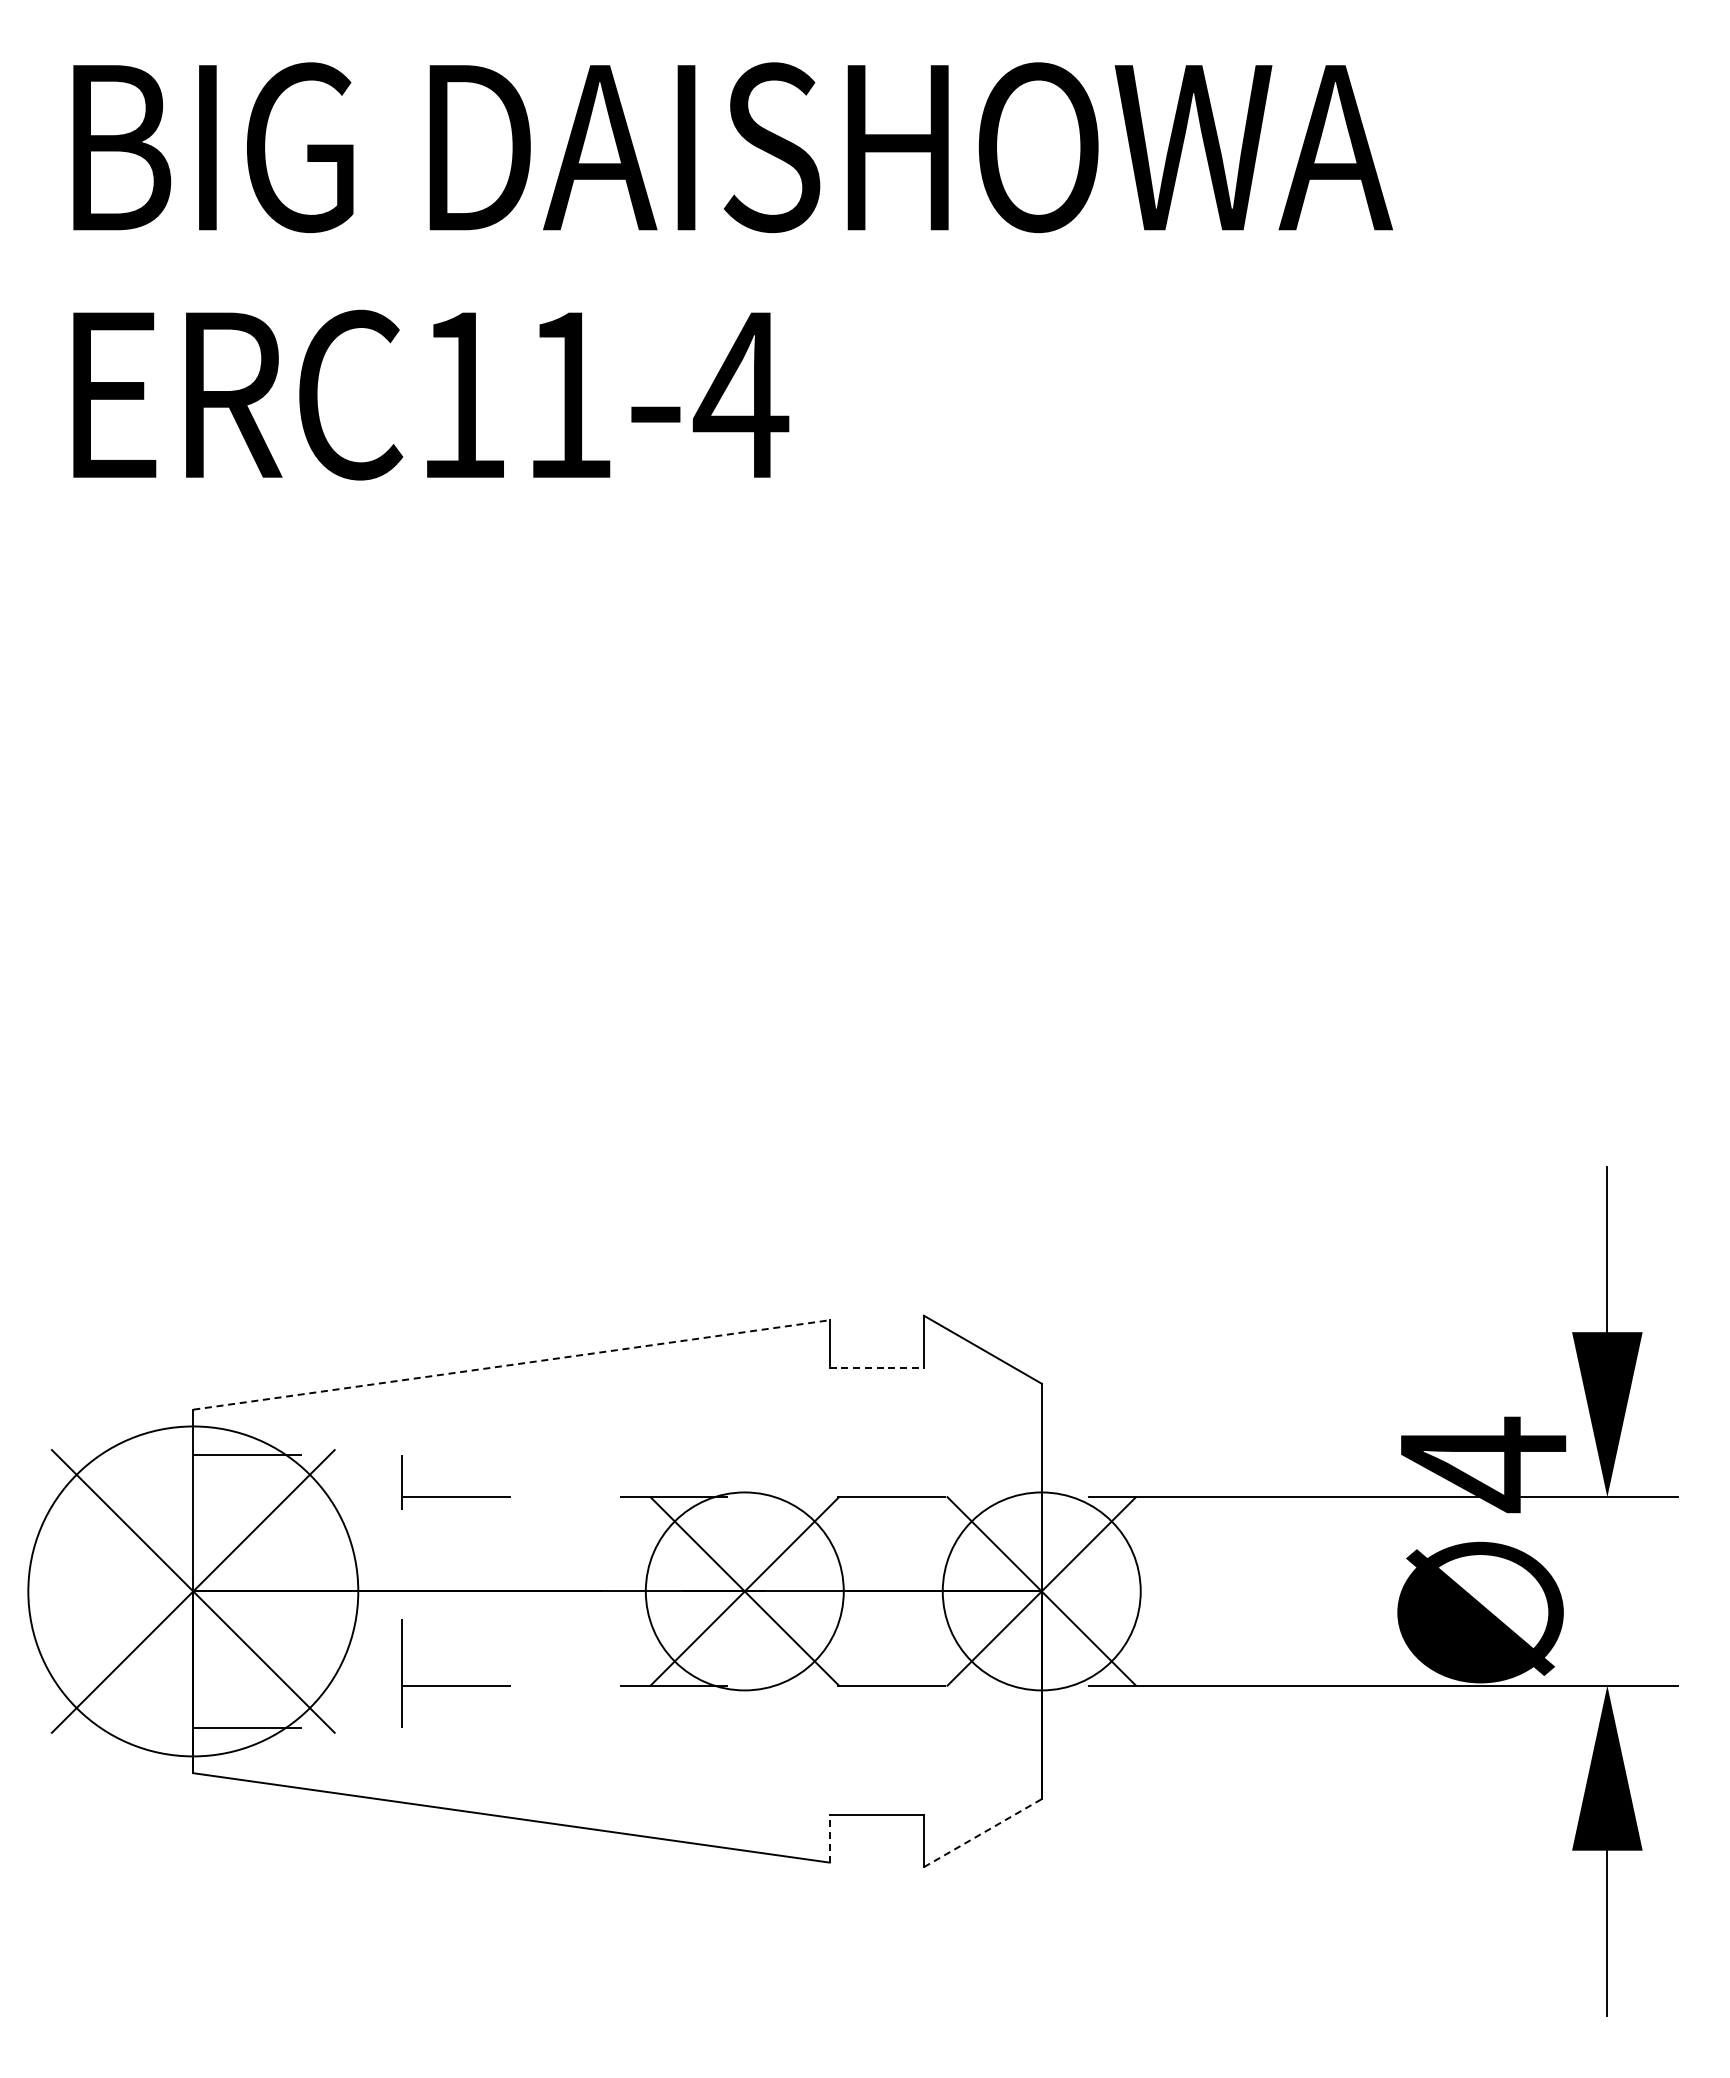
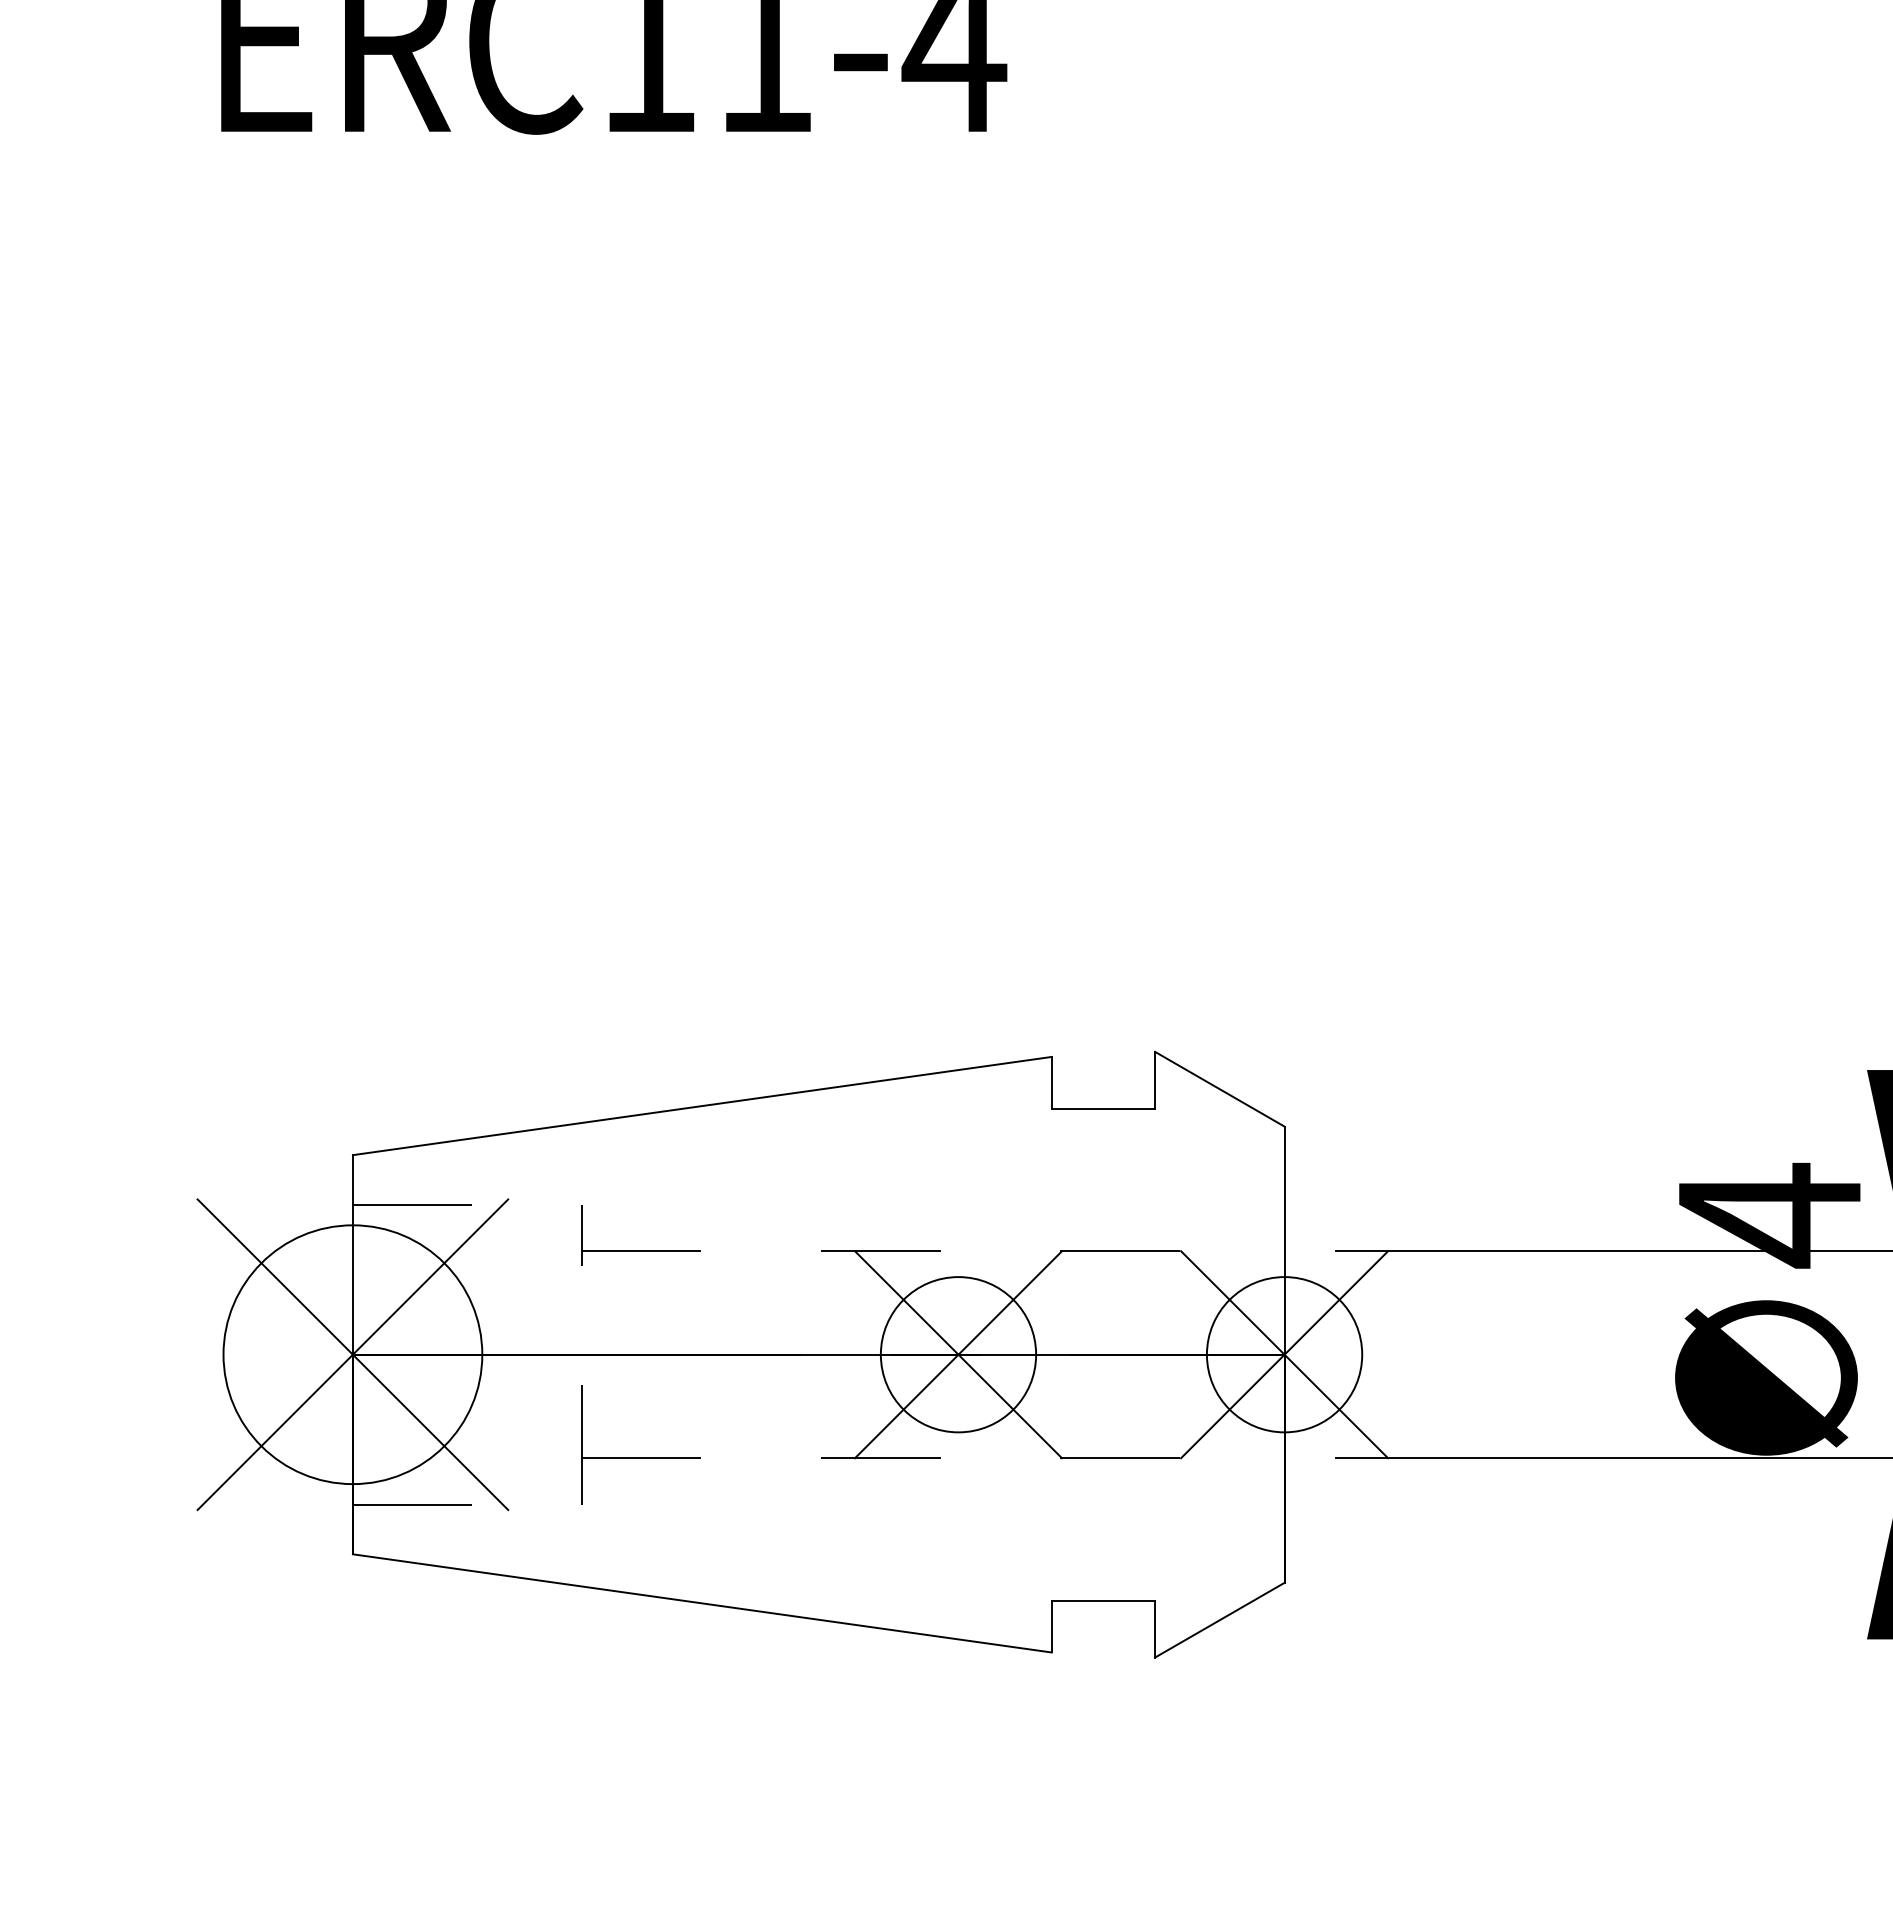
line: (511, 1364) -> (702, 1105), dashed -> solid
line: (877, 1367) -> (1104, 1108), dashed -> solid
circle: (193, 1591) -> (353, 1354), size x0.71
circle: (744, 1591) -> (958, 1354), size x0.71
circle: (1041, 1591) -> (1284, 1354), size x0.71
line: (983, 1832) -> (1220, 1619), dashed -> solid
line: (829, 1838) -> (1051, 1626), dashed -> solid

